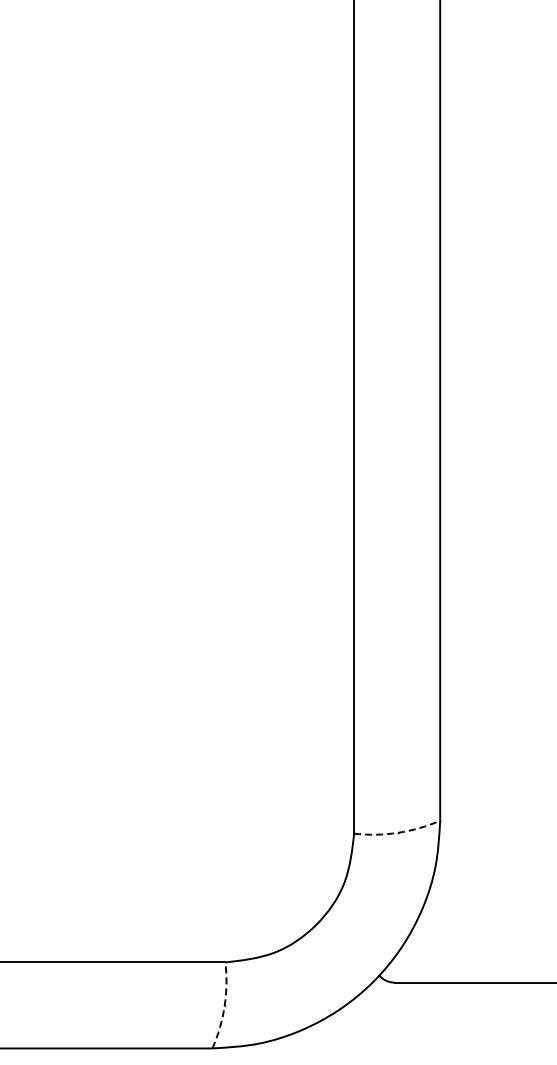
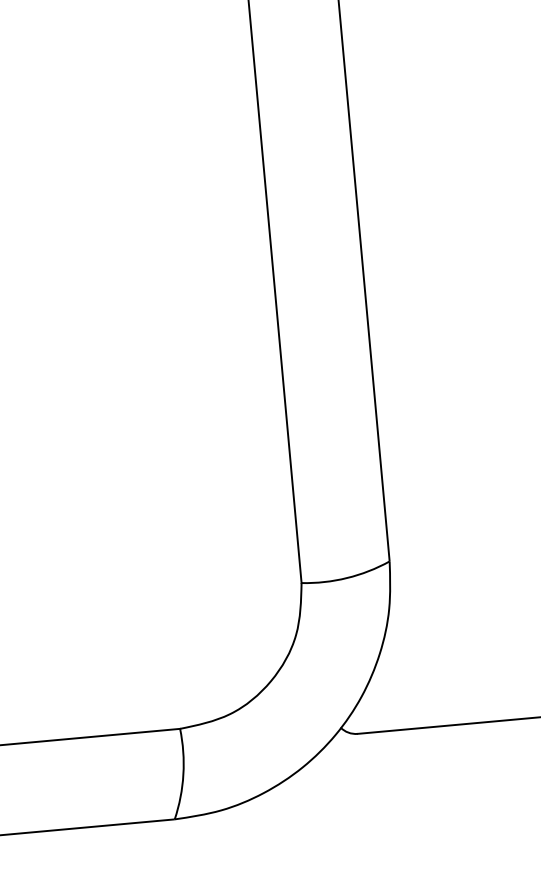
arc: (398, 832) -> (347, 577), dashed -> solid
arc: (224, 1006) -> (183, 774), dashed -> solid

